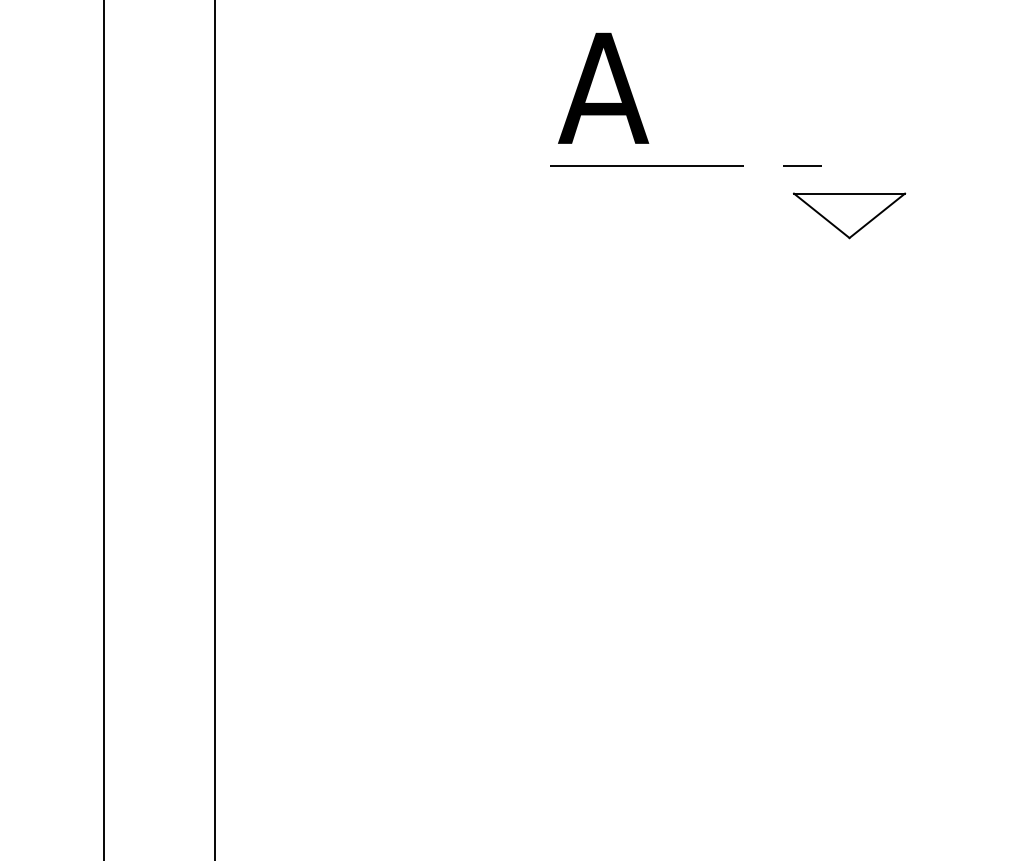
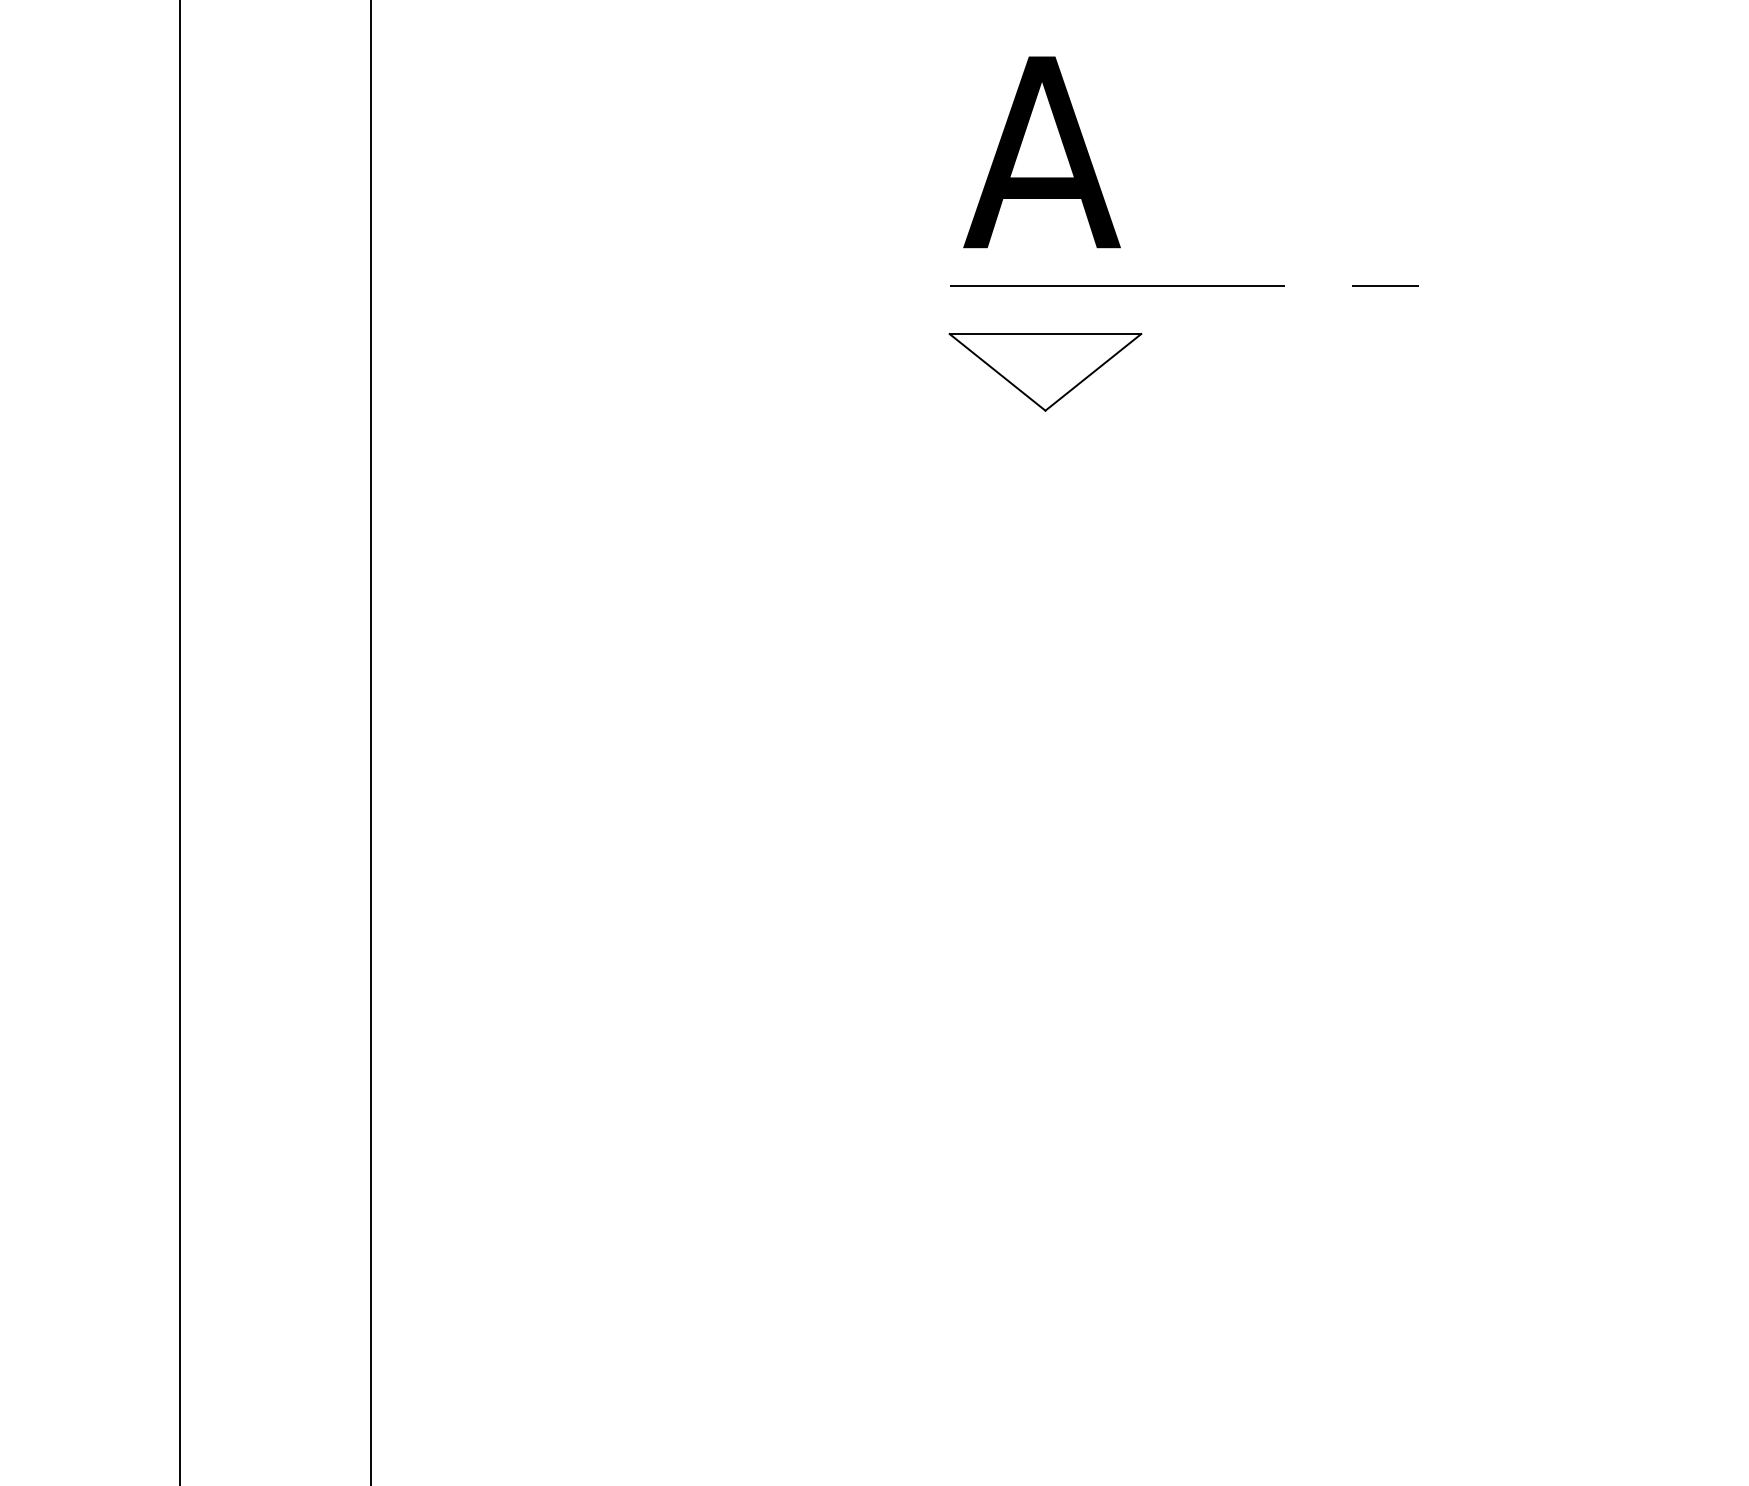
part: (849, 215) -> (1045, 371), moved

